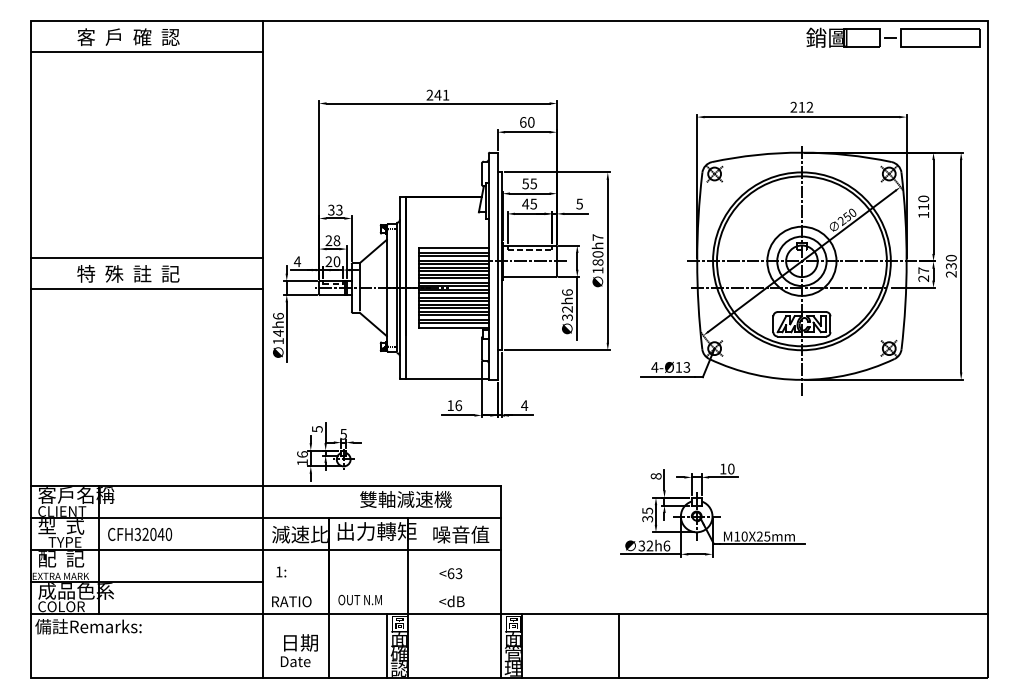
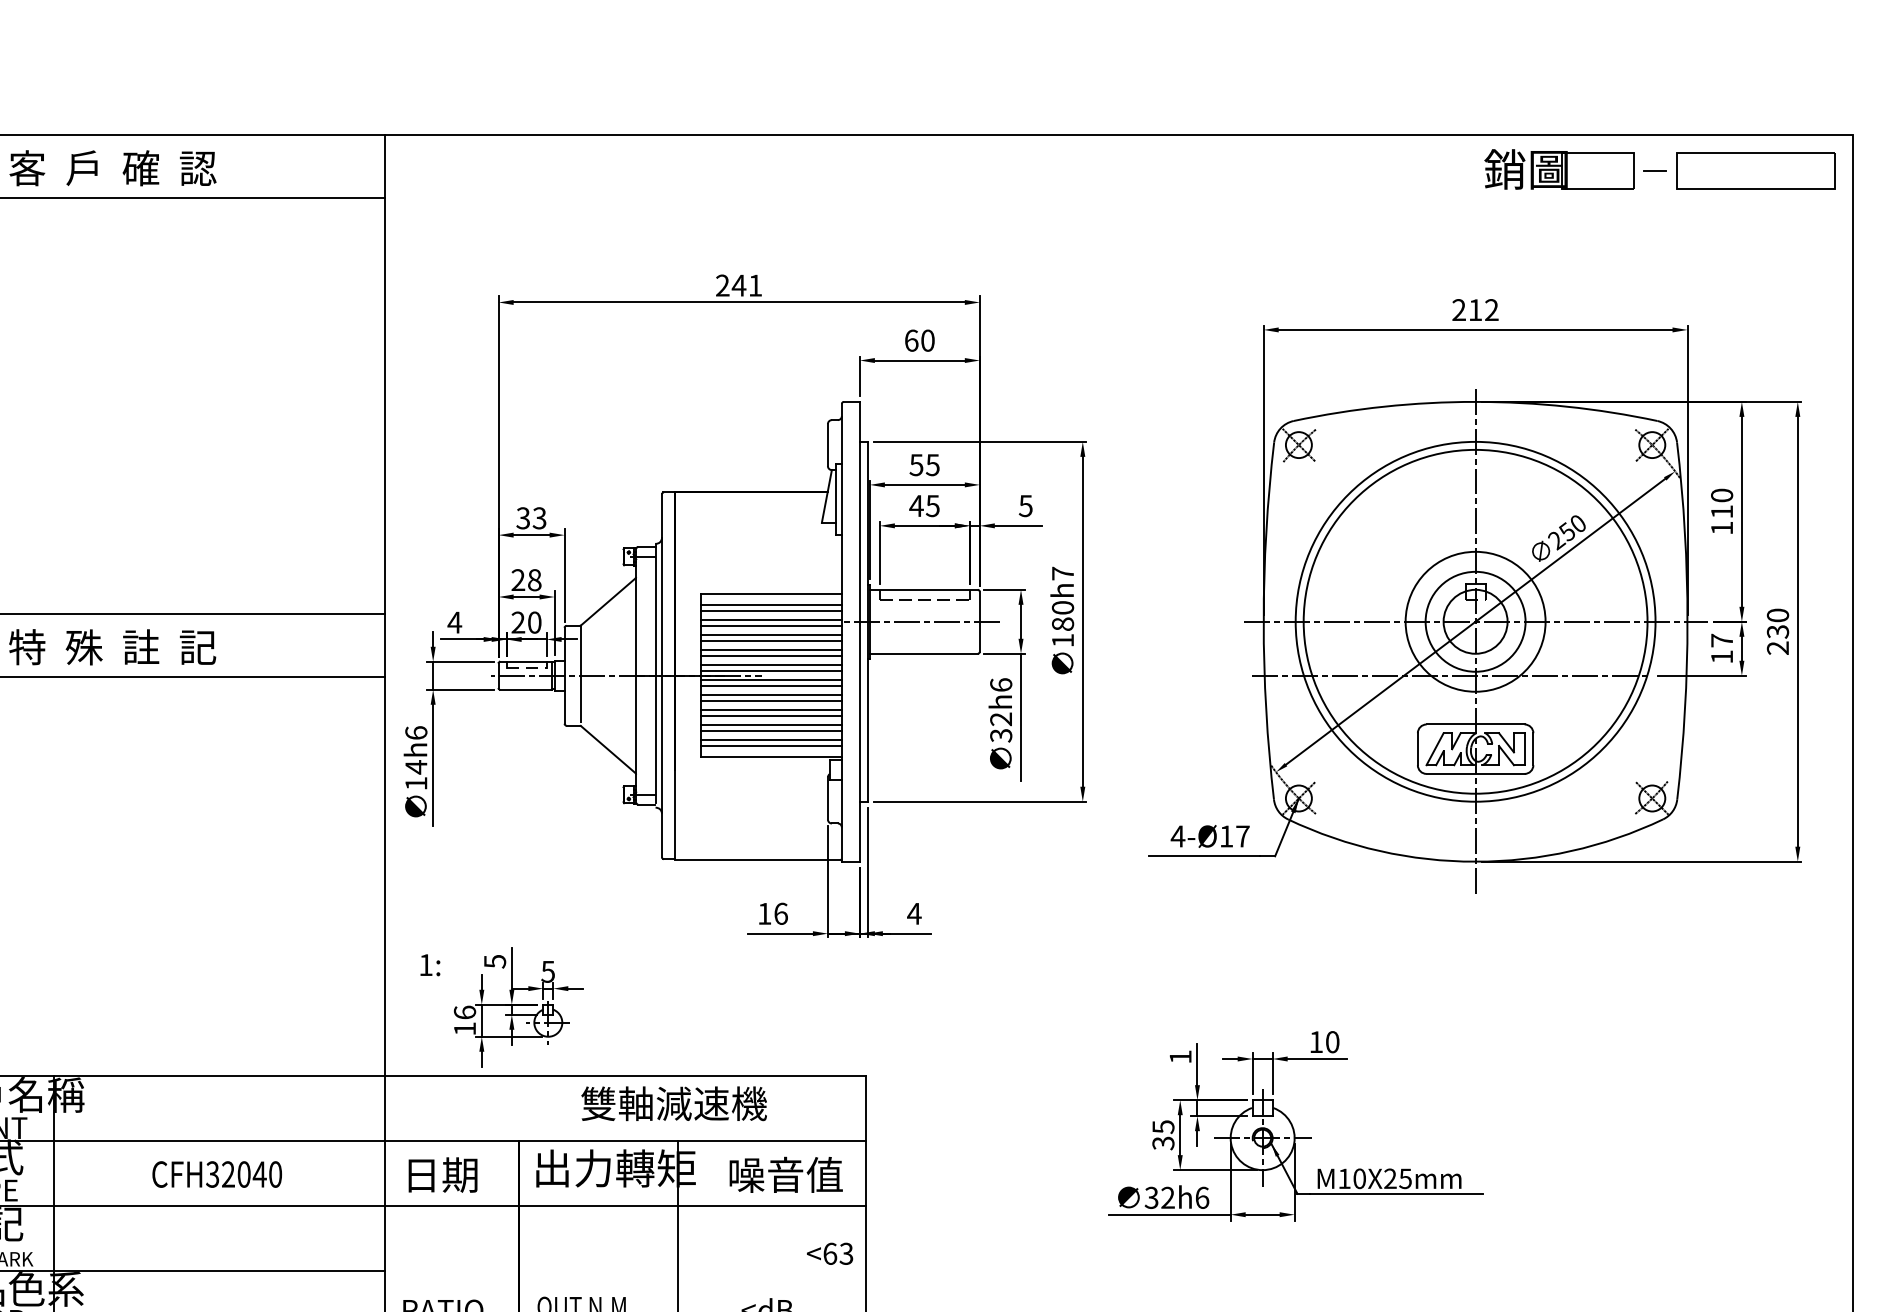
text: (923, 278) -> (1721, 656), 27 -> 17
text: (686, 367) -> (1242, 836), 4-Ø13 -> 4-Ø17
text: (655, 476) -> (1179, 1057), 8 -> 1
text: (140, 533) -> (218, 1172), moved
text: (299, 534) -> (458, 1174), 減速比 -> 日期
text: (281, 571) -> (430, 964), moved
text: (450, 573) -> (829, 1253), moved

